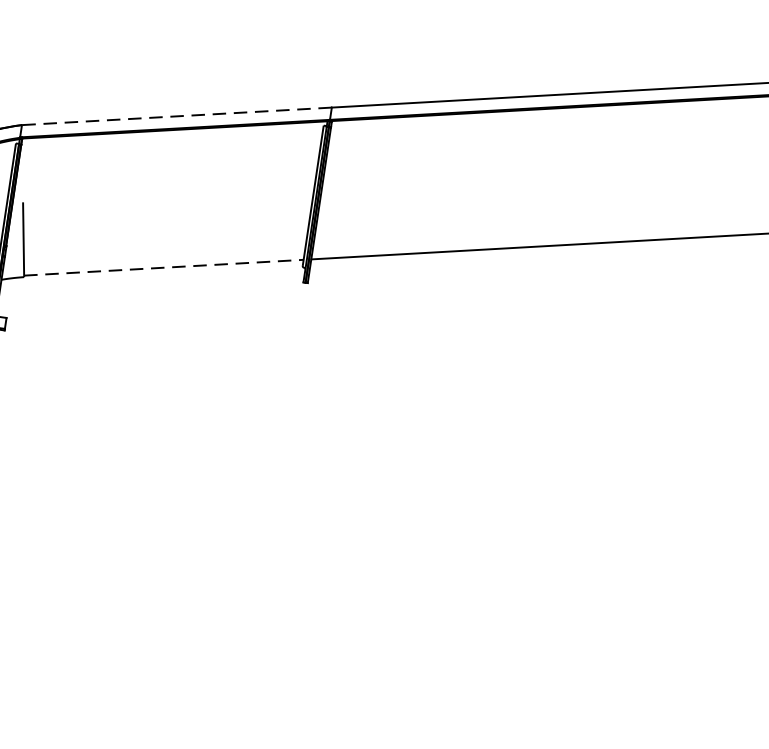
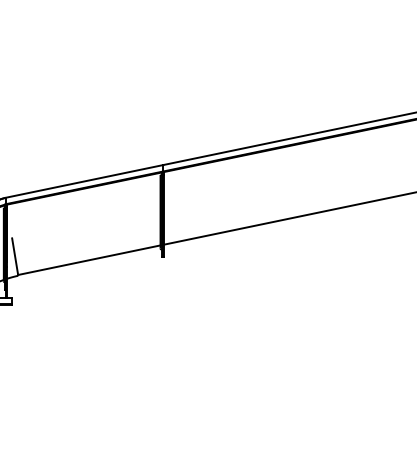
line: (177, 116) -> (84, 181), dashed -> solid
line: (164, 268) -> (89, 260), dashed -> solid

